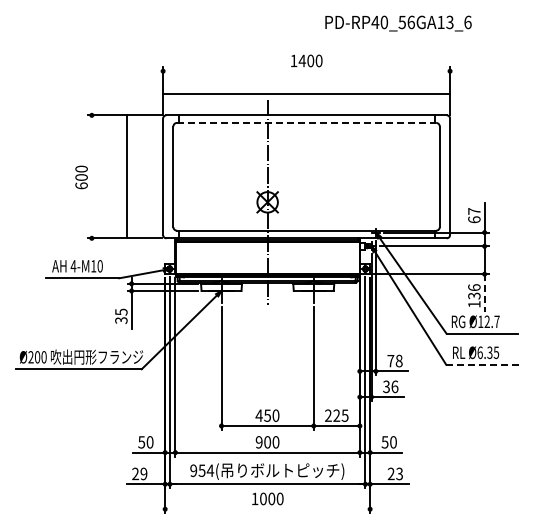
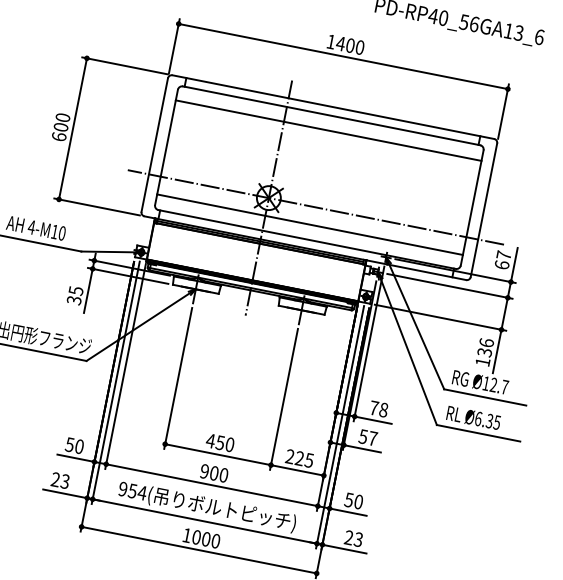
line: (306, 94) -> (343, 56), moved
line: (306, 122) -> (331, 115), dashed -> solid
line: (306, 135) -> (328, 130), added
line: (126, 176) -> (72, 128), moved
line: (308, 202) -> (315, 207), added
line: (306, 217) -> (310, 224), added
line: (484, 293) -> (496, 351), dashed -> solid
line: (483, 364) -> (479, 433), dashed -> solid
text: (390, 386) -> (367, 437), 36 -> 57
text: (143, 474) -> (64, 482), 29 -> 23
line: (267, 509) -> (198, 550), added

